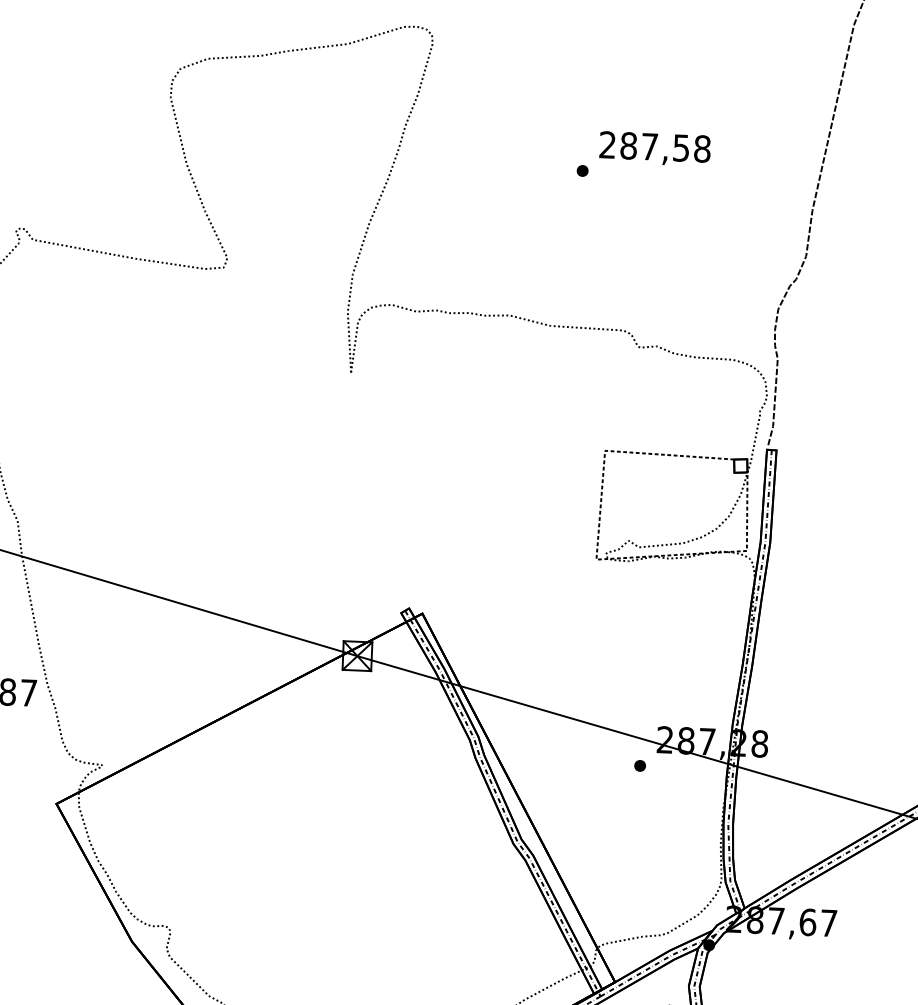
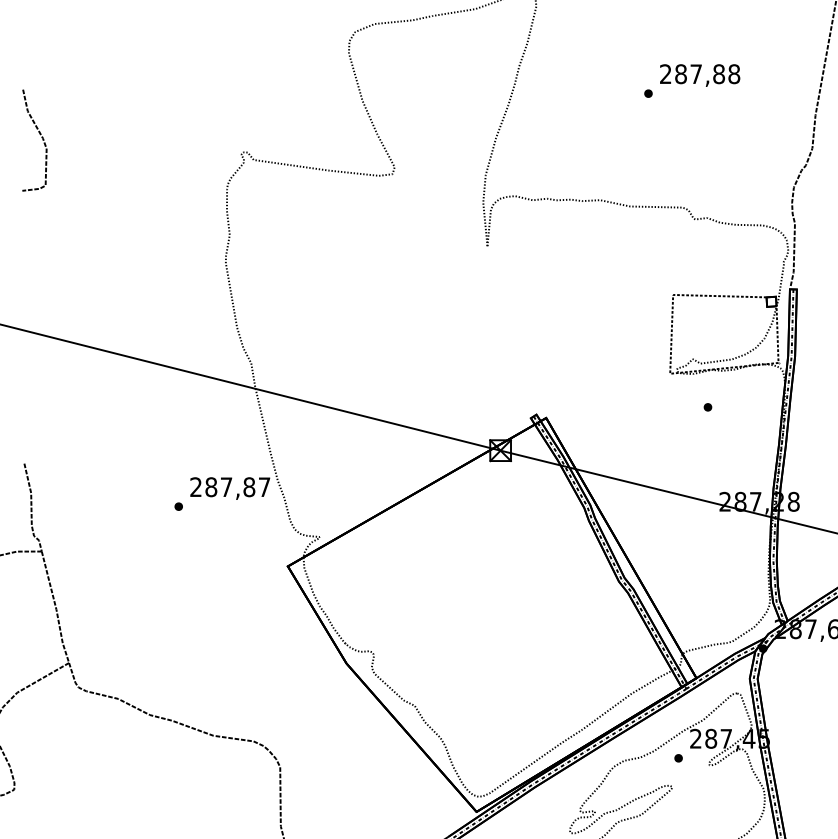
text: (681, 148) -> (719, 74), 287,58 -> 287,88
part: (639, 766) -> (707, 407), moved

